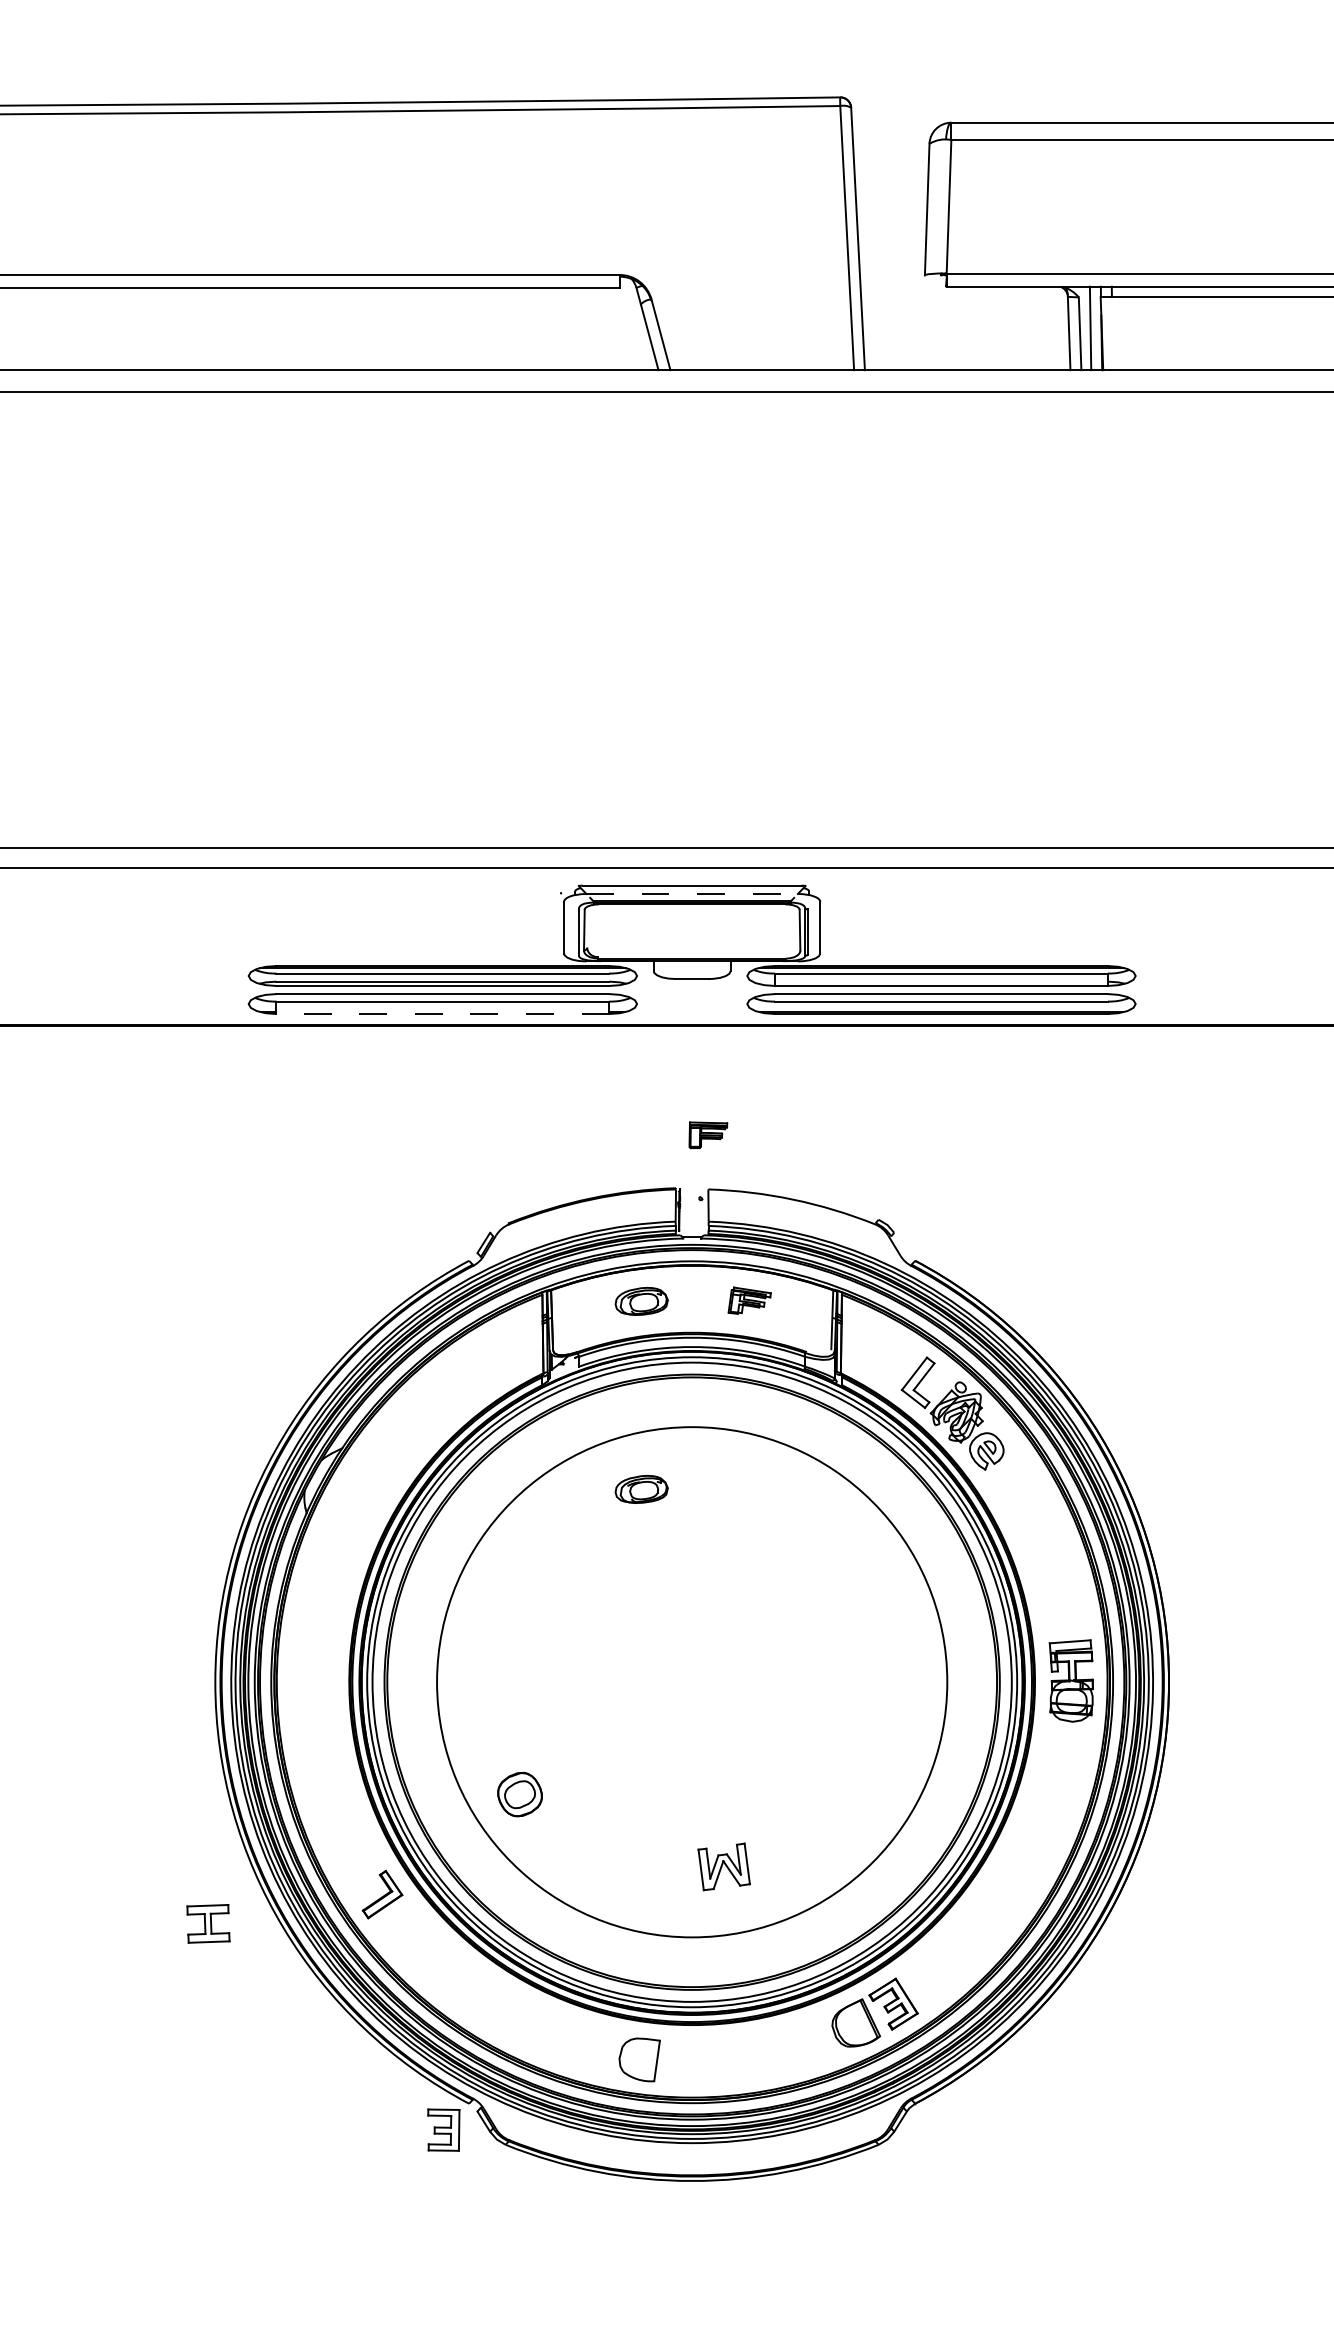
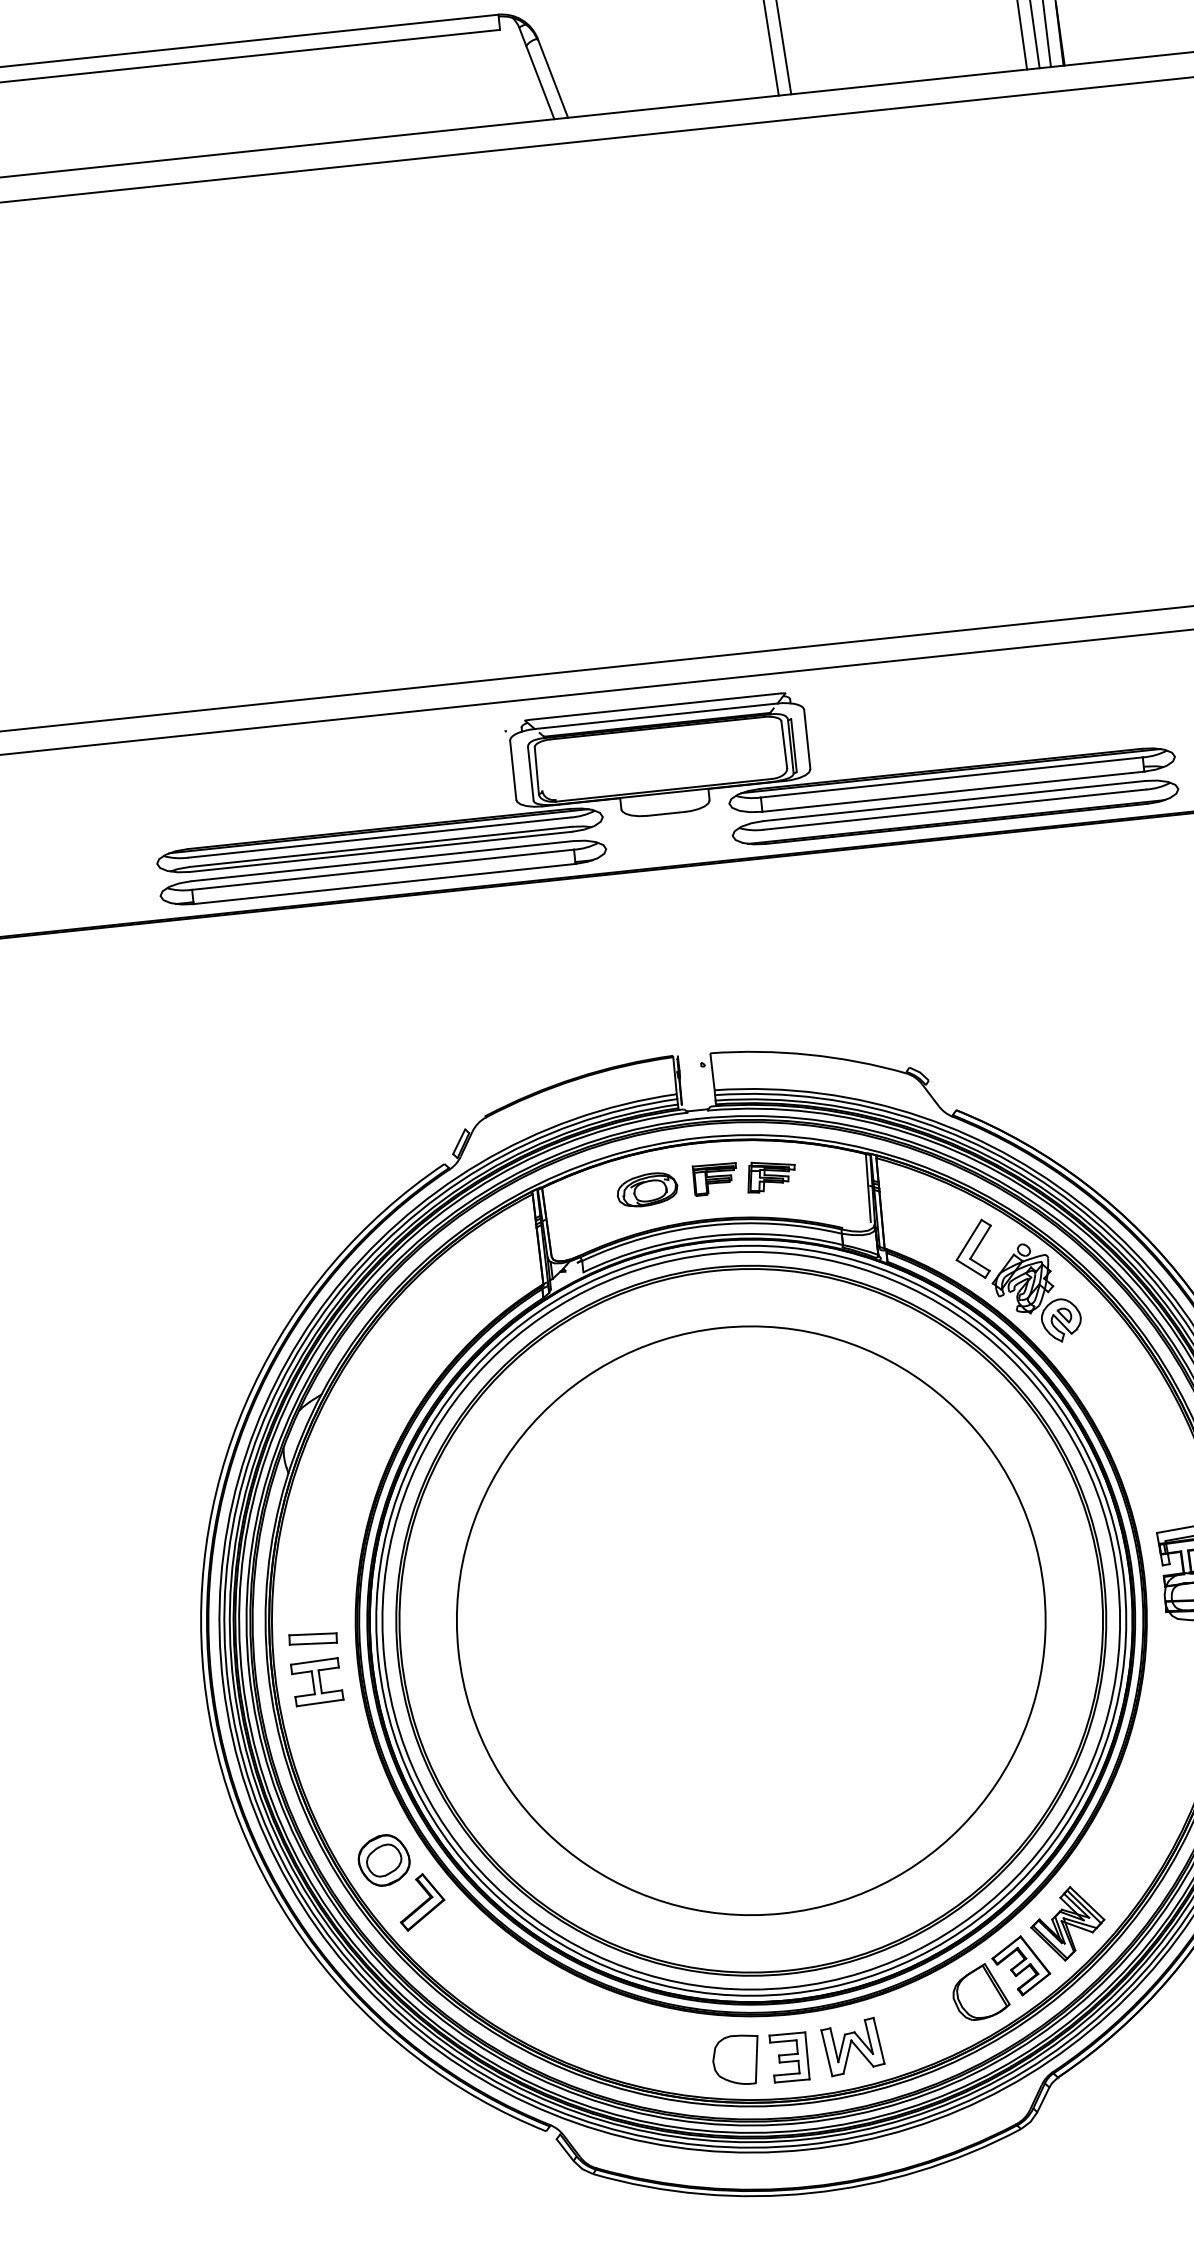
line: (692, 894) -> (656, 716), dashed -> solid
line: (442, 1014) -> (384, 884), dashed -> solid
part: (708, 1135) -> (715, 1179), moved
part: (641, 1489) -> (669, 1405), removed
part: (312, 1658) -> (312, 1639), added
part: (519, 1794) -> (383, 1860), moved
part: (723, 1866) -> (852, 2046), moved
part: (208, 1923) -> (317, 1681), moved
part: (937, 1971) -> (1067, 1923), added
part: (443, 2129) -> (789, 2056), moved

